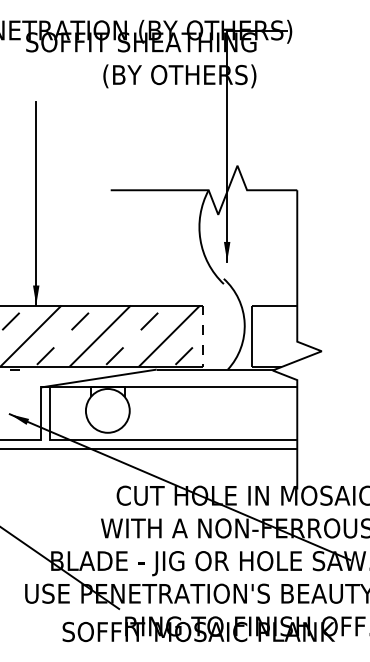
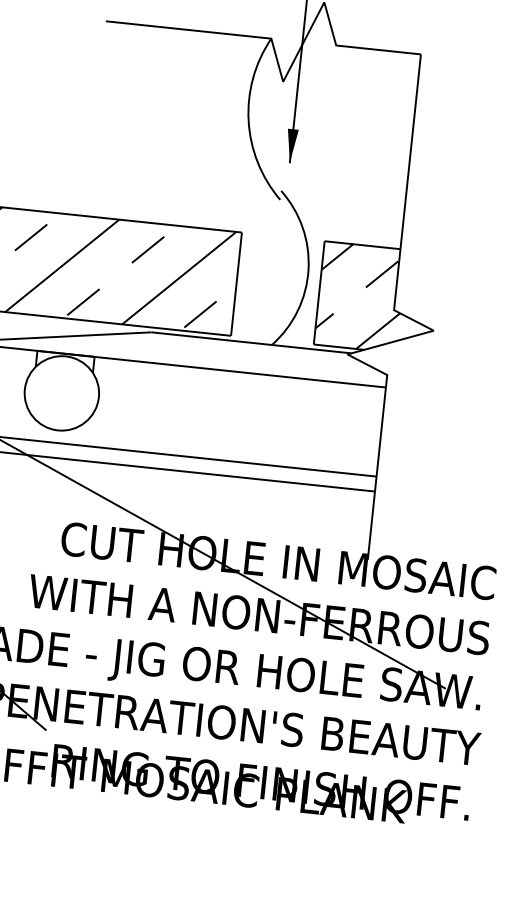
hatch: (276, 335) -> (360, 296), added
line: (203, 336) -> (236, 284), dashed -> solid

